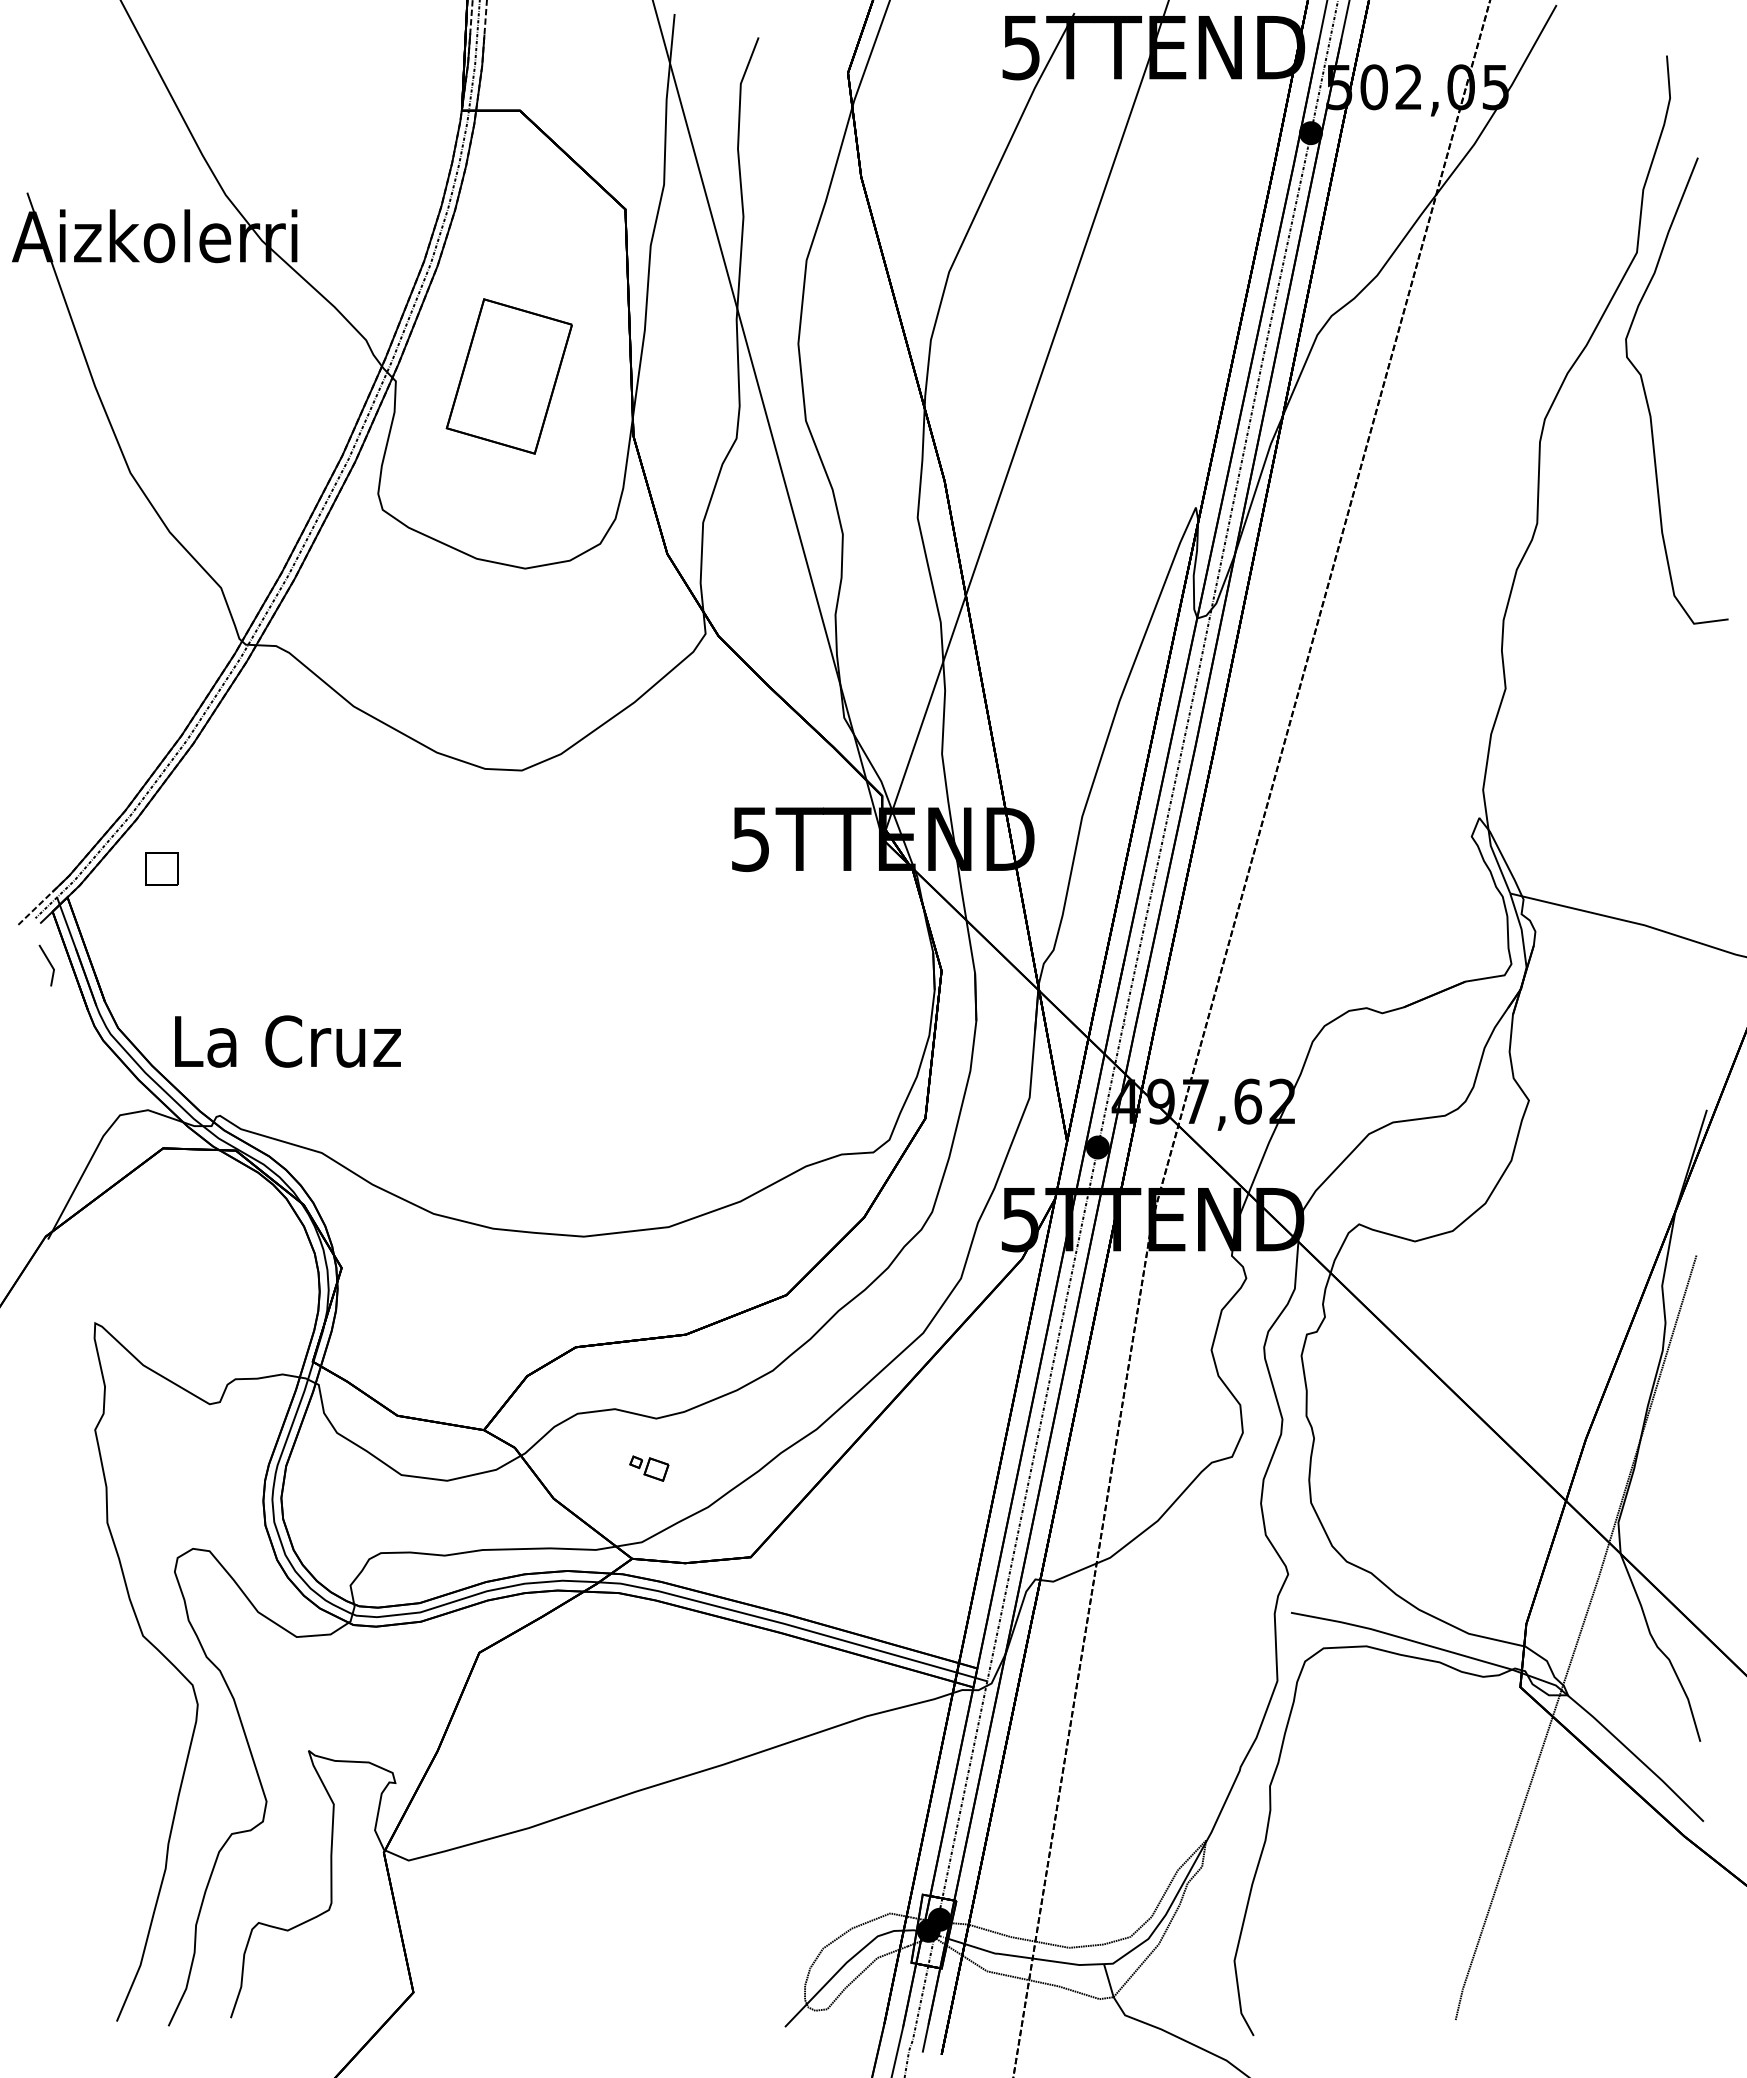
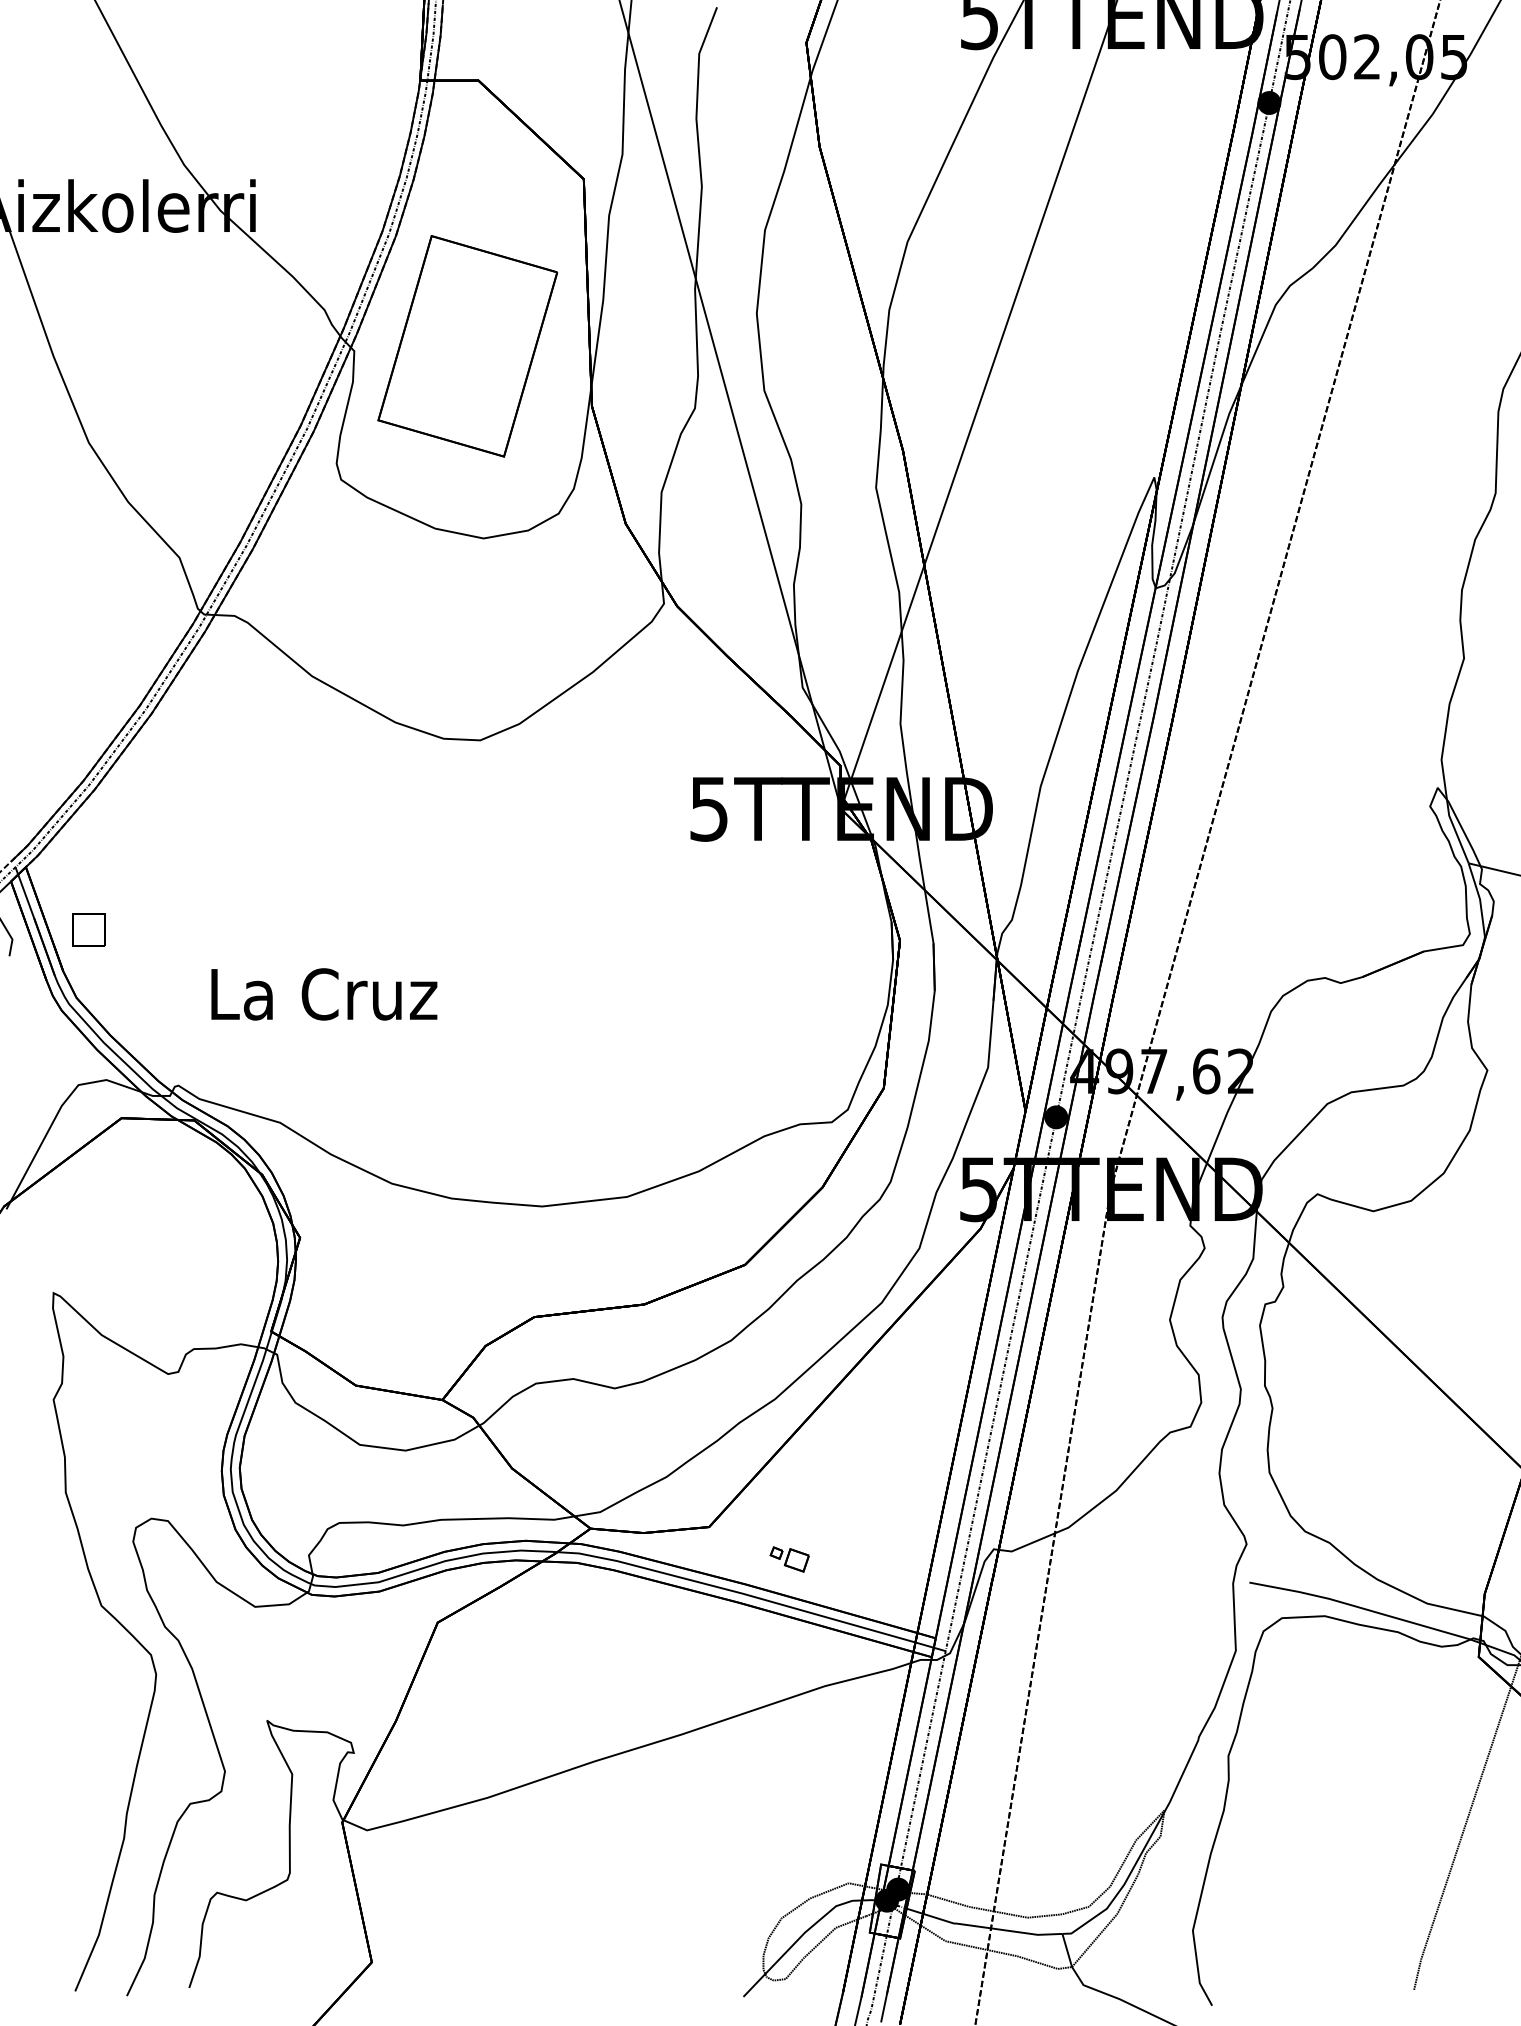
part: (509, 376) -> (467, 346), size x1.43
part: (161, 868) -> (88, 929), moved
text: (287, 1041) -> (323, 994), moved
part: (649, 1468) -> (789, 1559), moved

